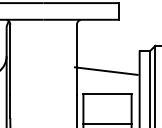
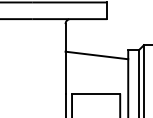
line: (105, 70) -> (96, 54), moved

